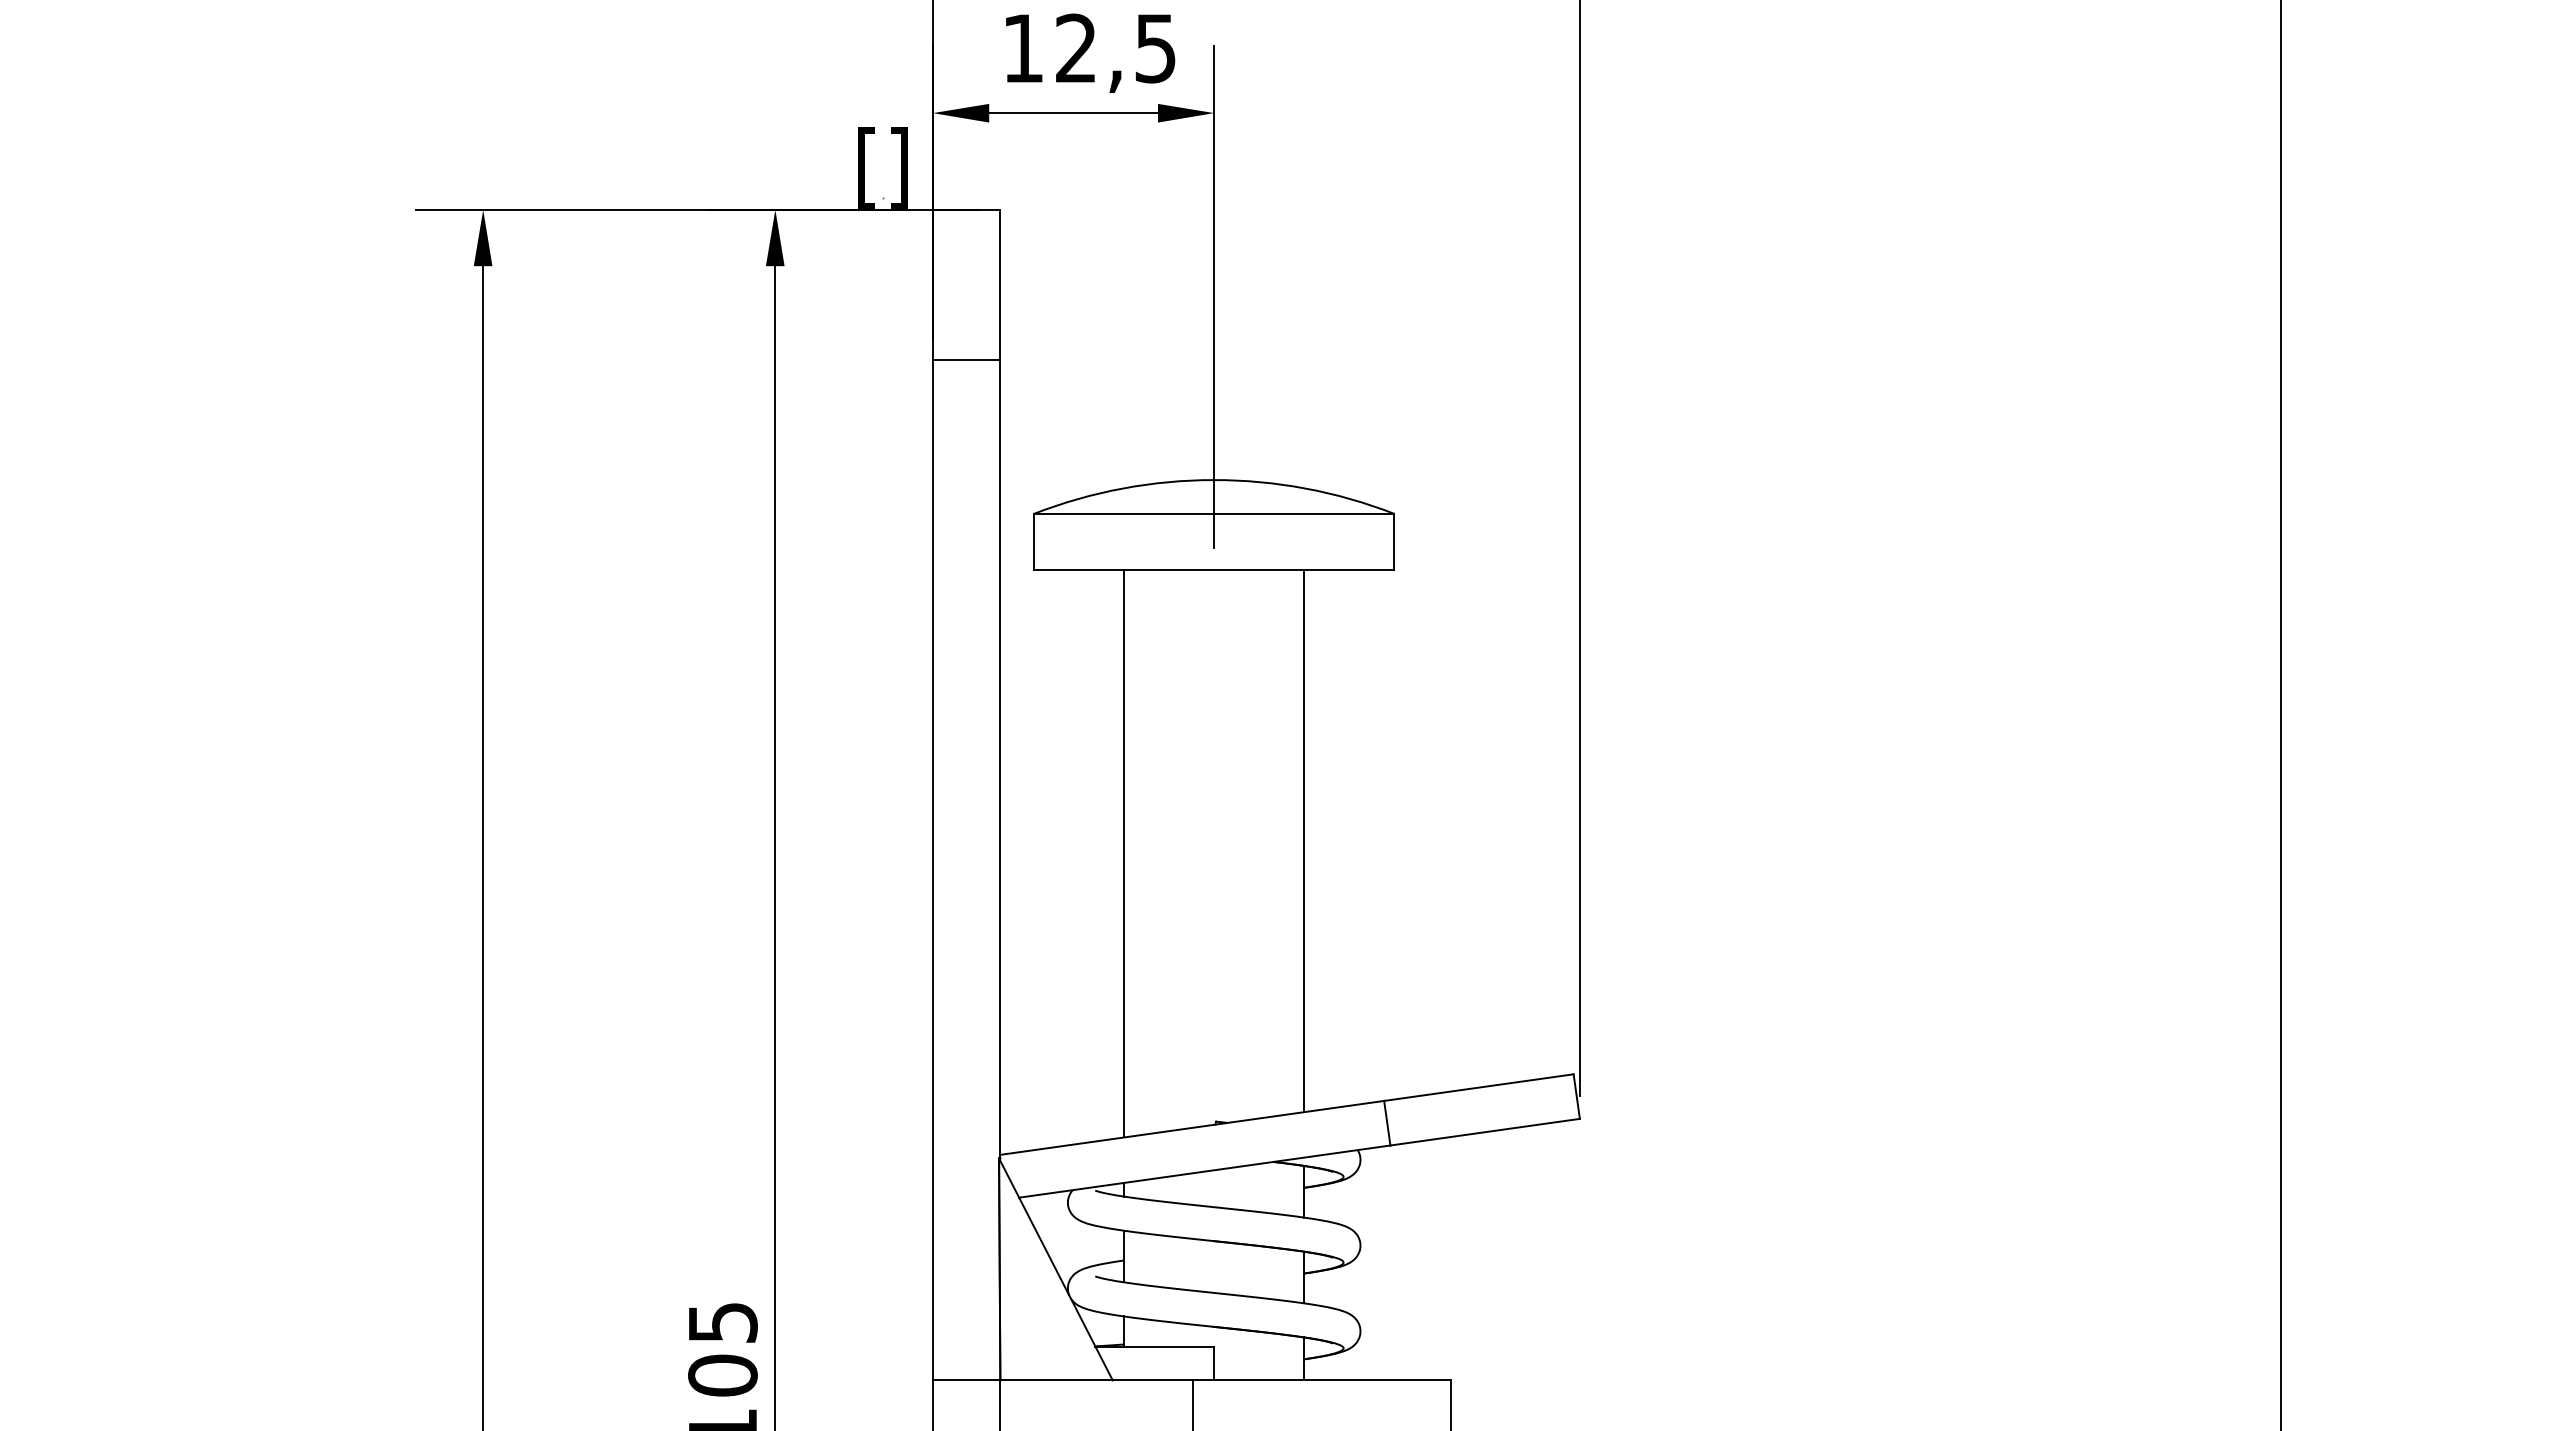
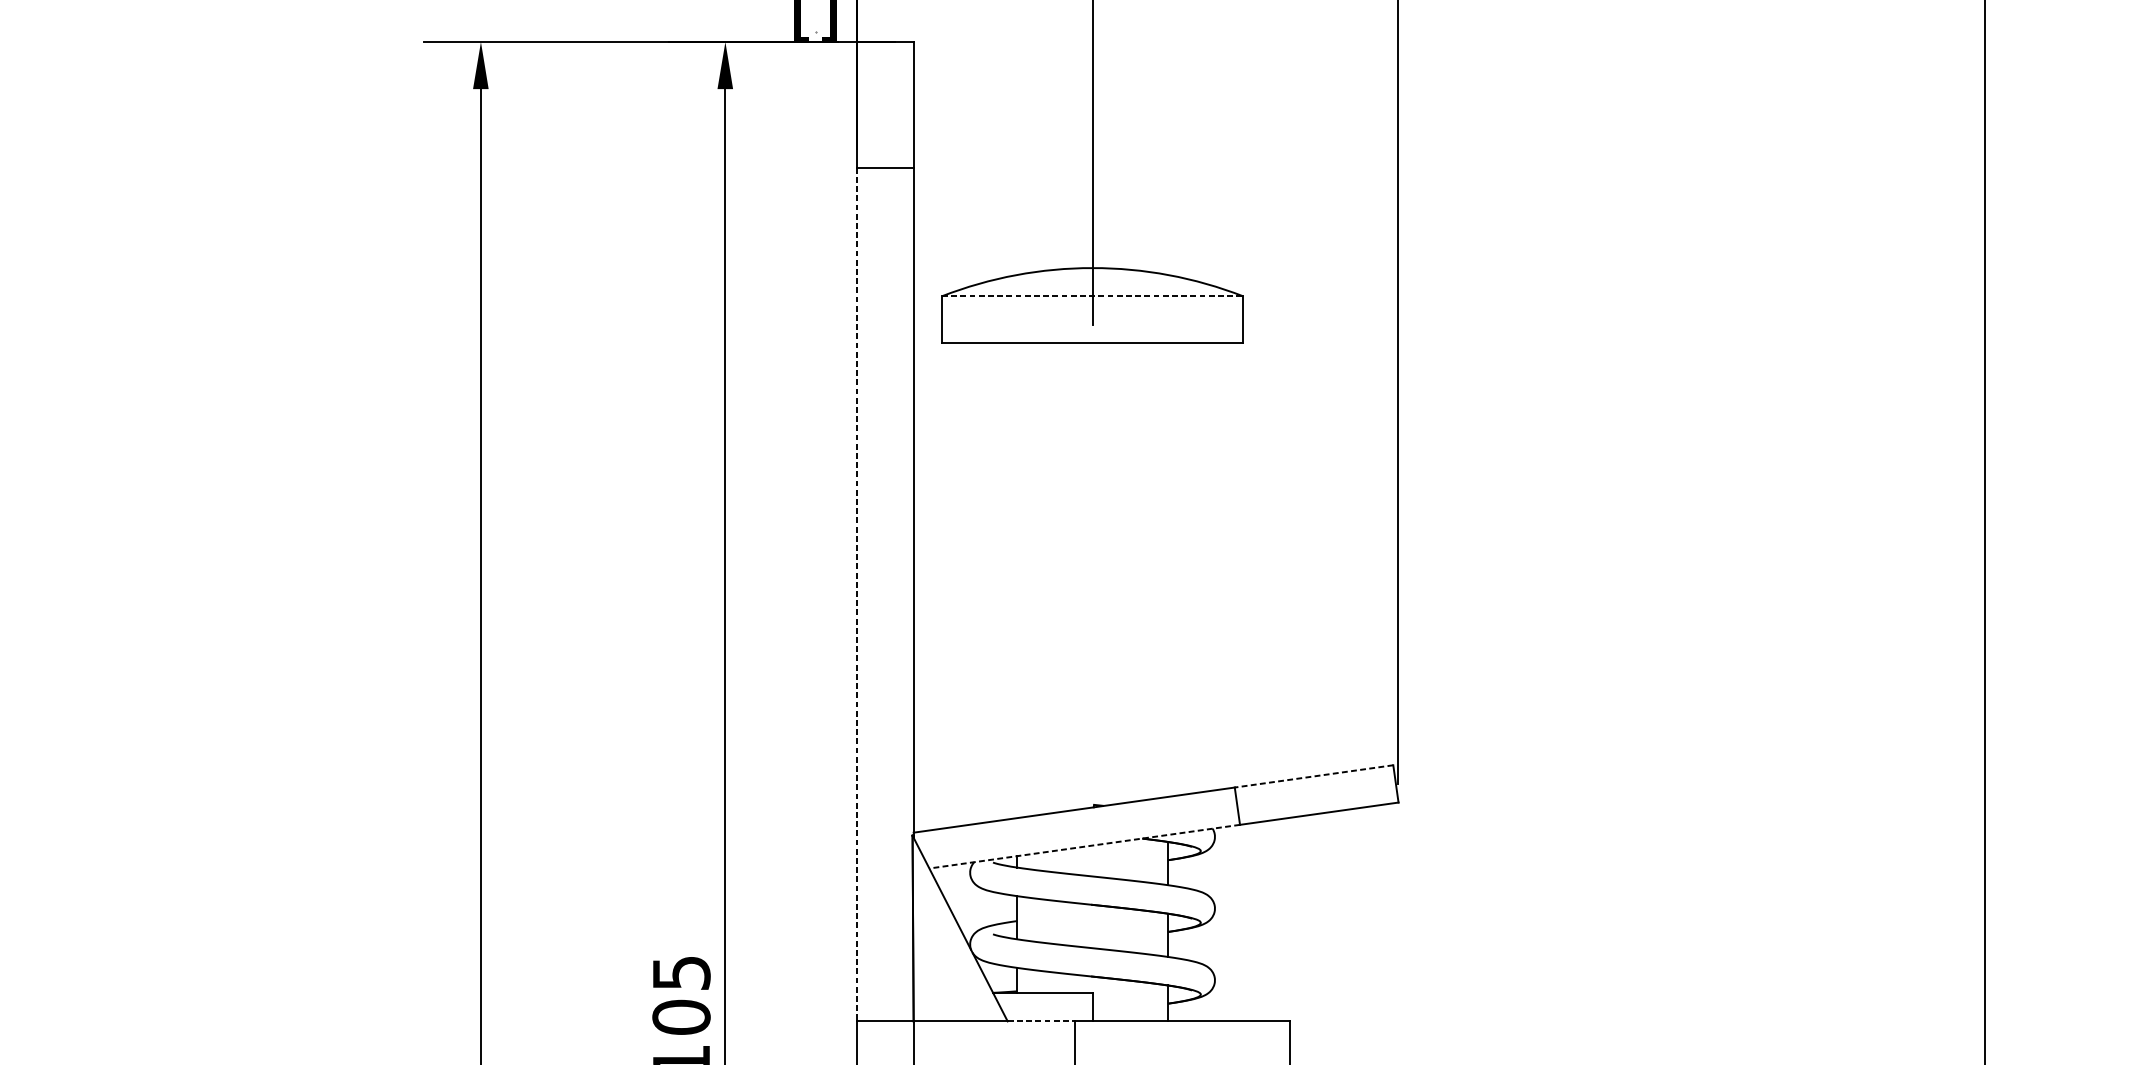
line: (1214, 513) -> (1092, 296), solid -> dashed
line: (1304, 841) -> (1168, 570), removed
line: (1124, 853) -> (1017, 580), removed
line: (932, 870) -> (856, 594), solid -> dashed
line: (1478, 1087) -> (1313, 776), solid -> dashed
line: (1204, 1171) -> (1084, 846), solid -> dashed
line: (1153, 1380) -> (1041, 1021), solid -> dashed

